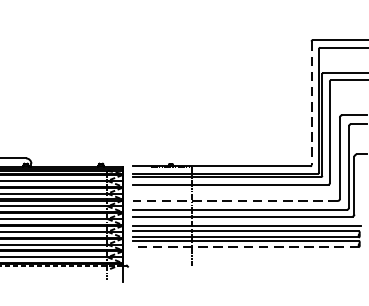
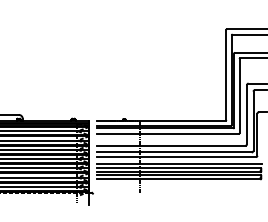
line: (311, 102) -> (226, 74), dashed -> solid
line: (234, 200) -> (170, 145), dashed -> solid
line: (245, 247) -> (178, 179), dashed -> solid

